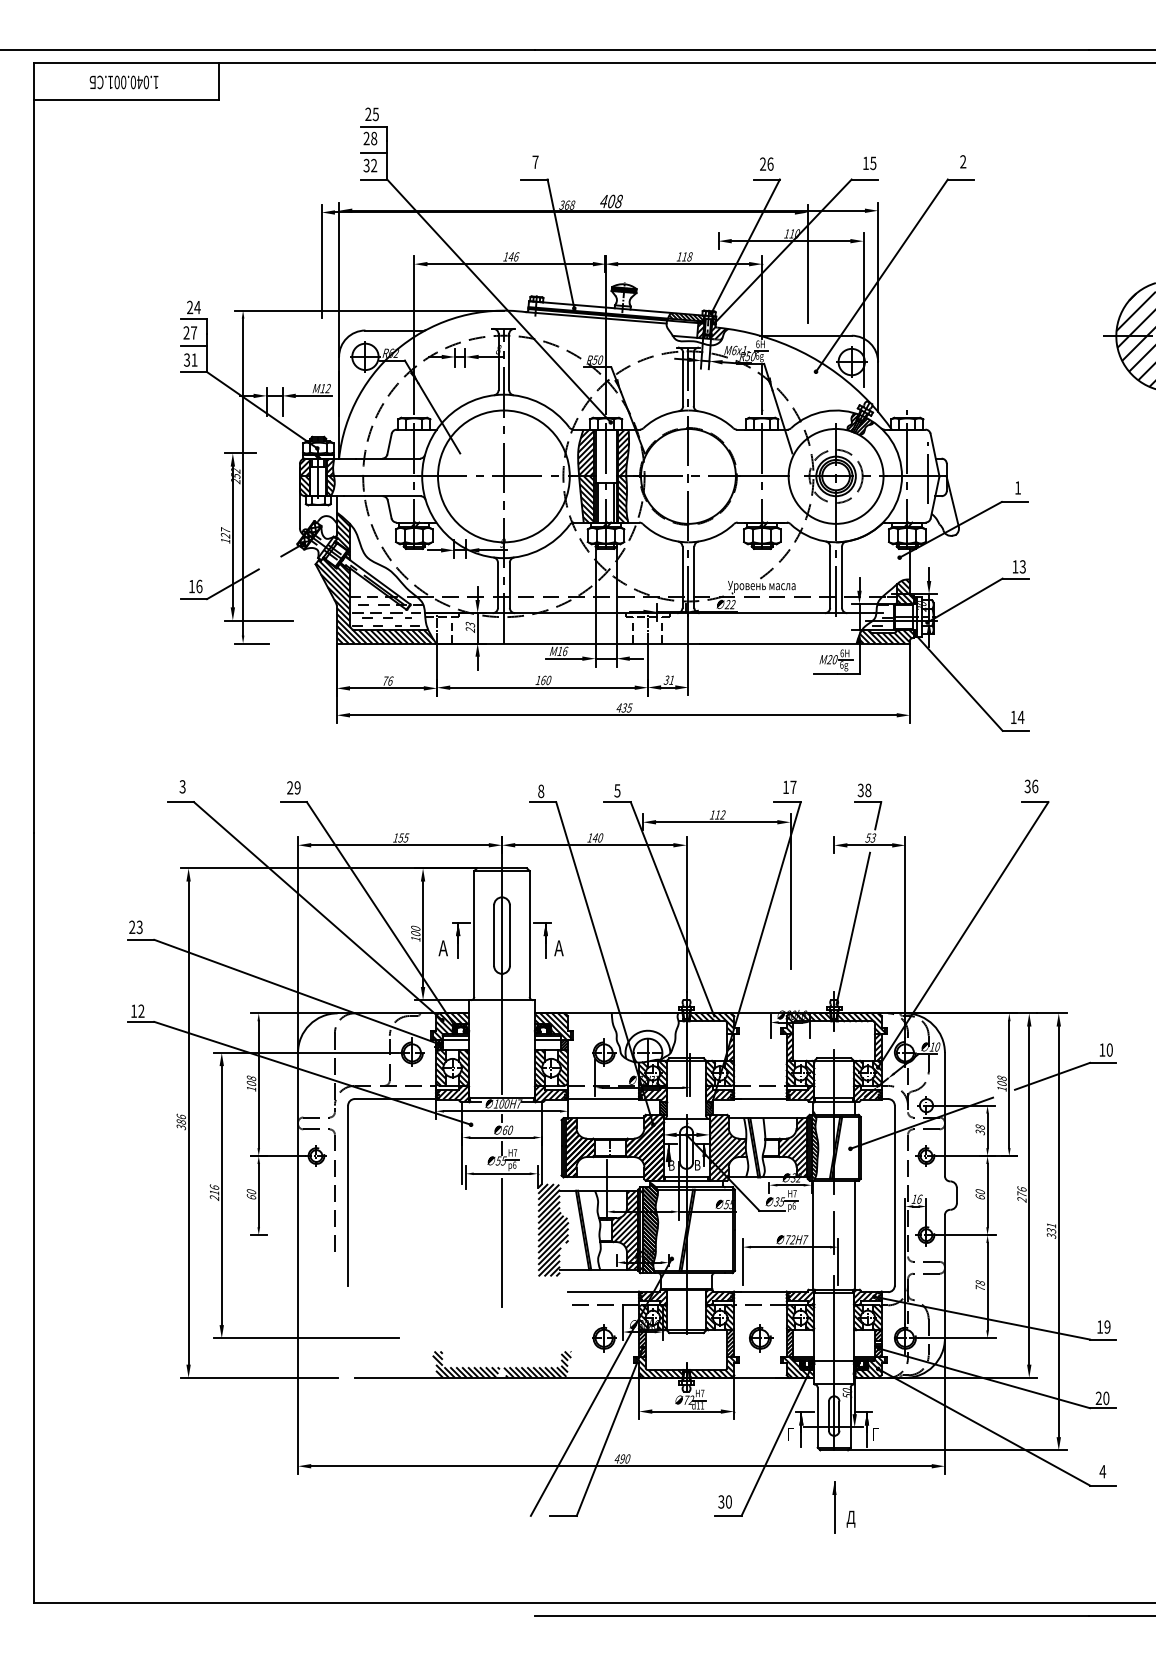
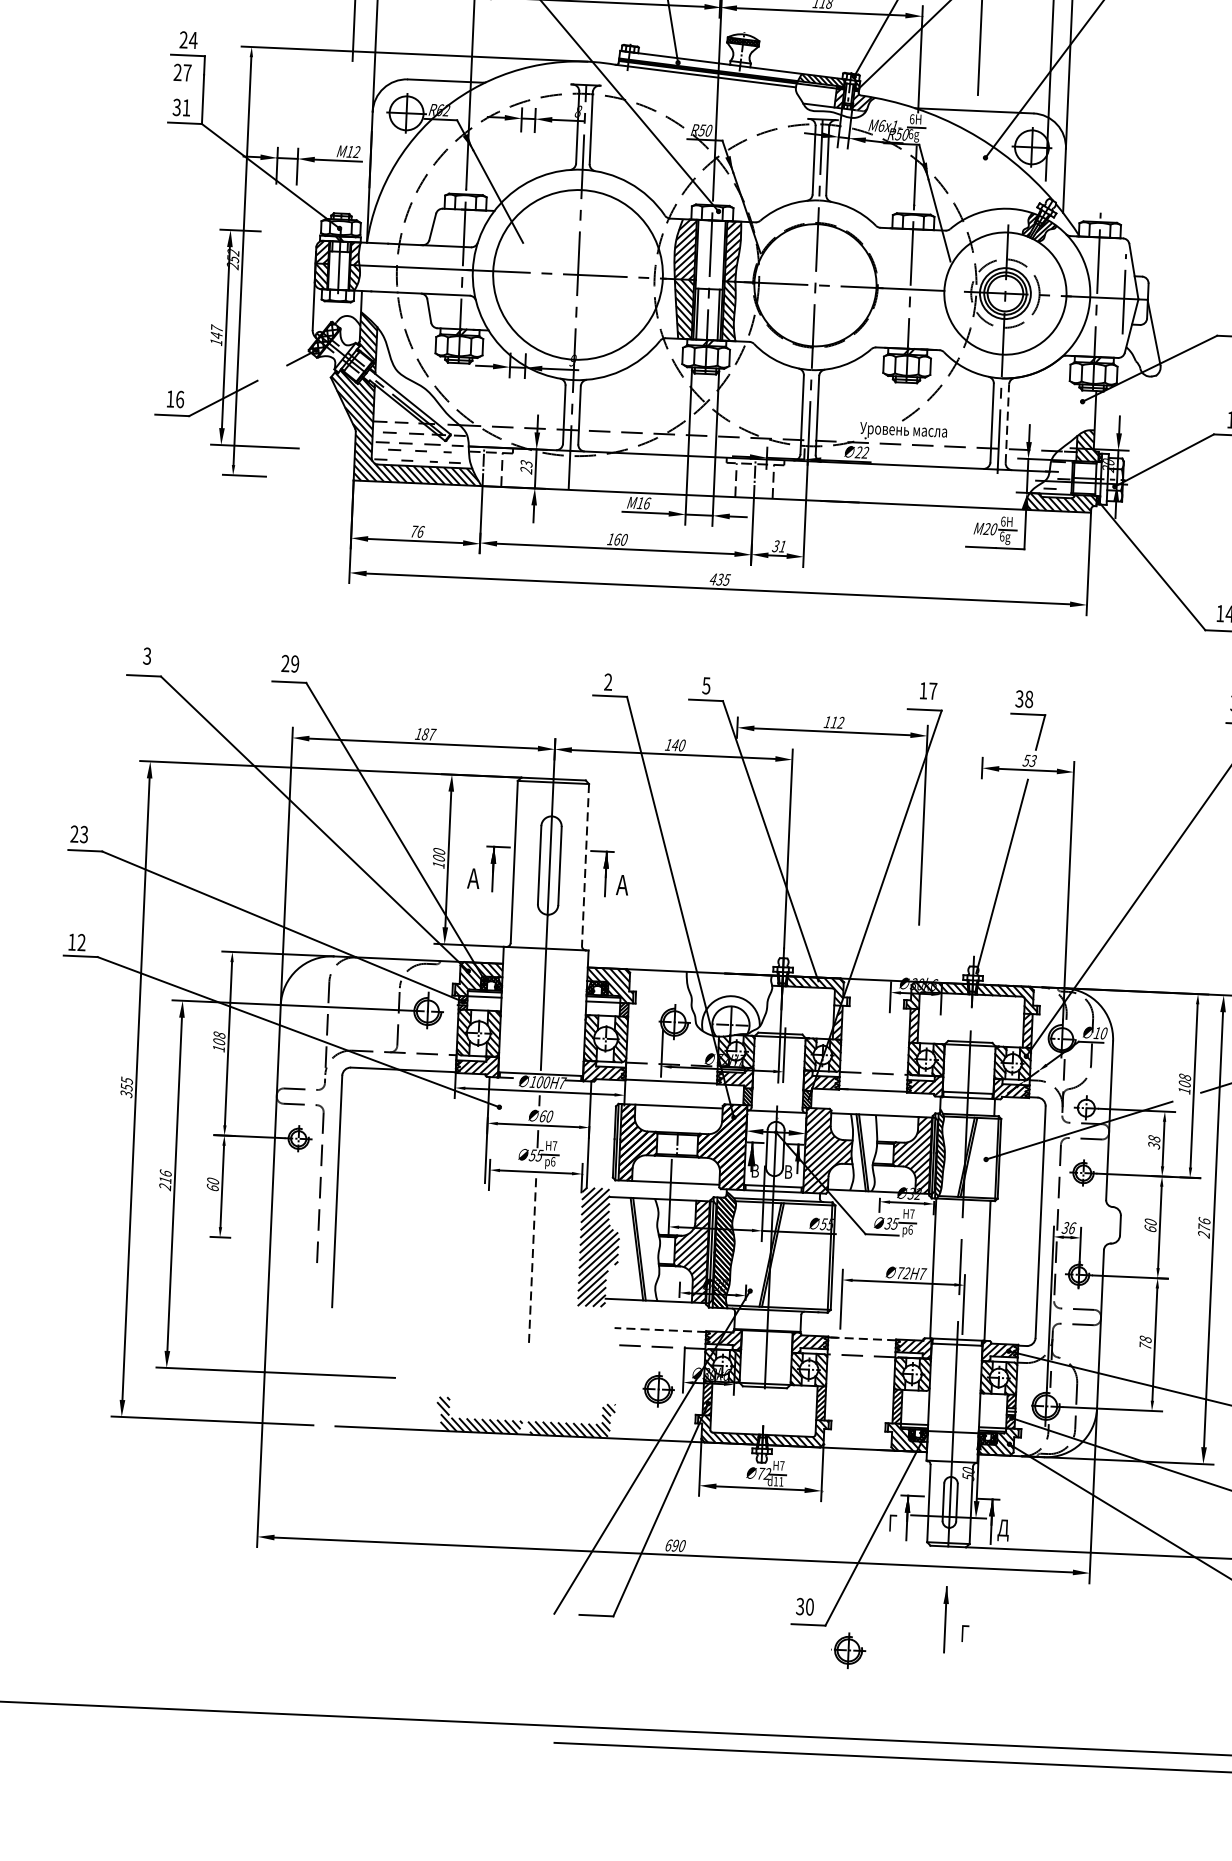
line: (193, 345) -> (186, 89), removed
text: (225, 535) -> (216, 335), 127 -> 147
line: (842, 577) -> (1007, 423), solid -> dashed
text: (541, 791) -> (608, 682), 8 -> 2
text: (403, 837) -> (428, 733), 155 -> 187
line: (529, 933) -> (585, 864), solid -> dashed
text: (180, 1118) -> (125, 1082), 386 -> 355
text: (914, 1198) -> (1065, 1226), 16 -> 36
line: (502, 1243) -> (533, 1261), solid -> dashed
line: (603, 1292) -> (660, 1330), solid -> dashed
line: (759, 1292) -> (861, 1339), solid -> dashed
part: (761, 1338) -> (850, 1650), moved
text: (876, 1435) -> (1003, 1529), Г -> Д
text: (617, 1458) -> (669, 1544), 490 -> 690
text: (850, 1518) -> (965, 1635), Д -> Г

